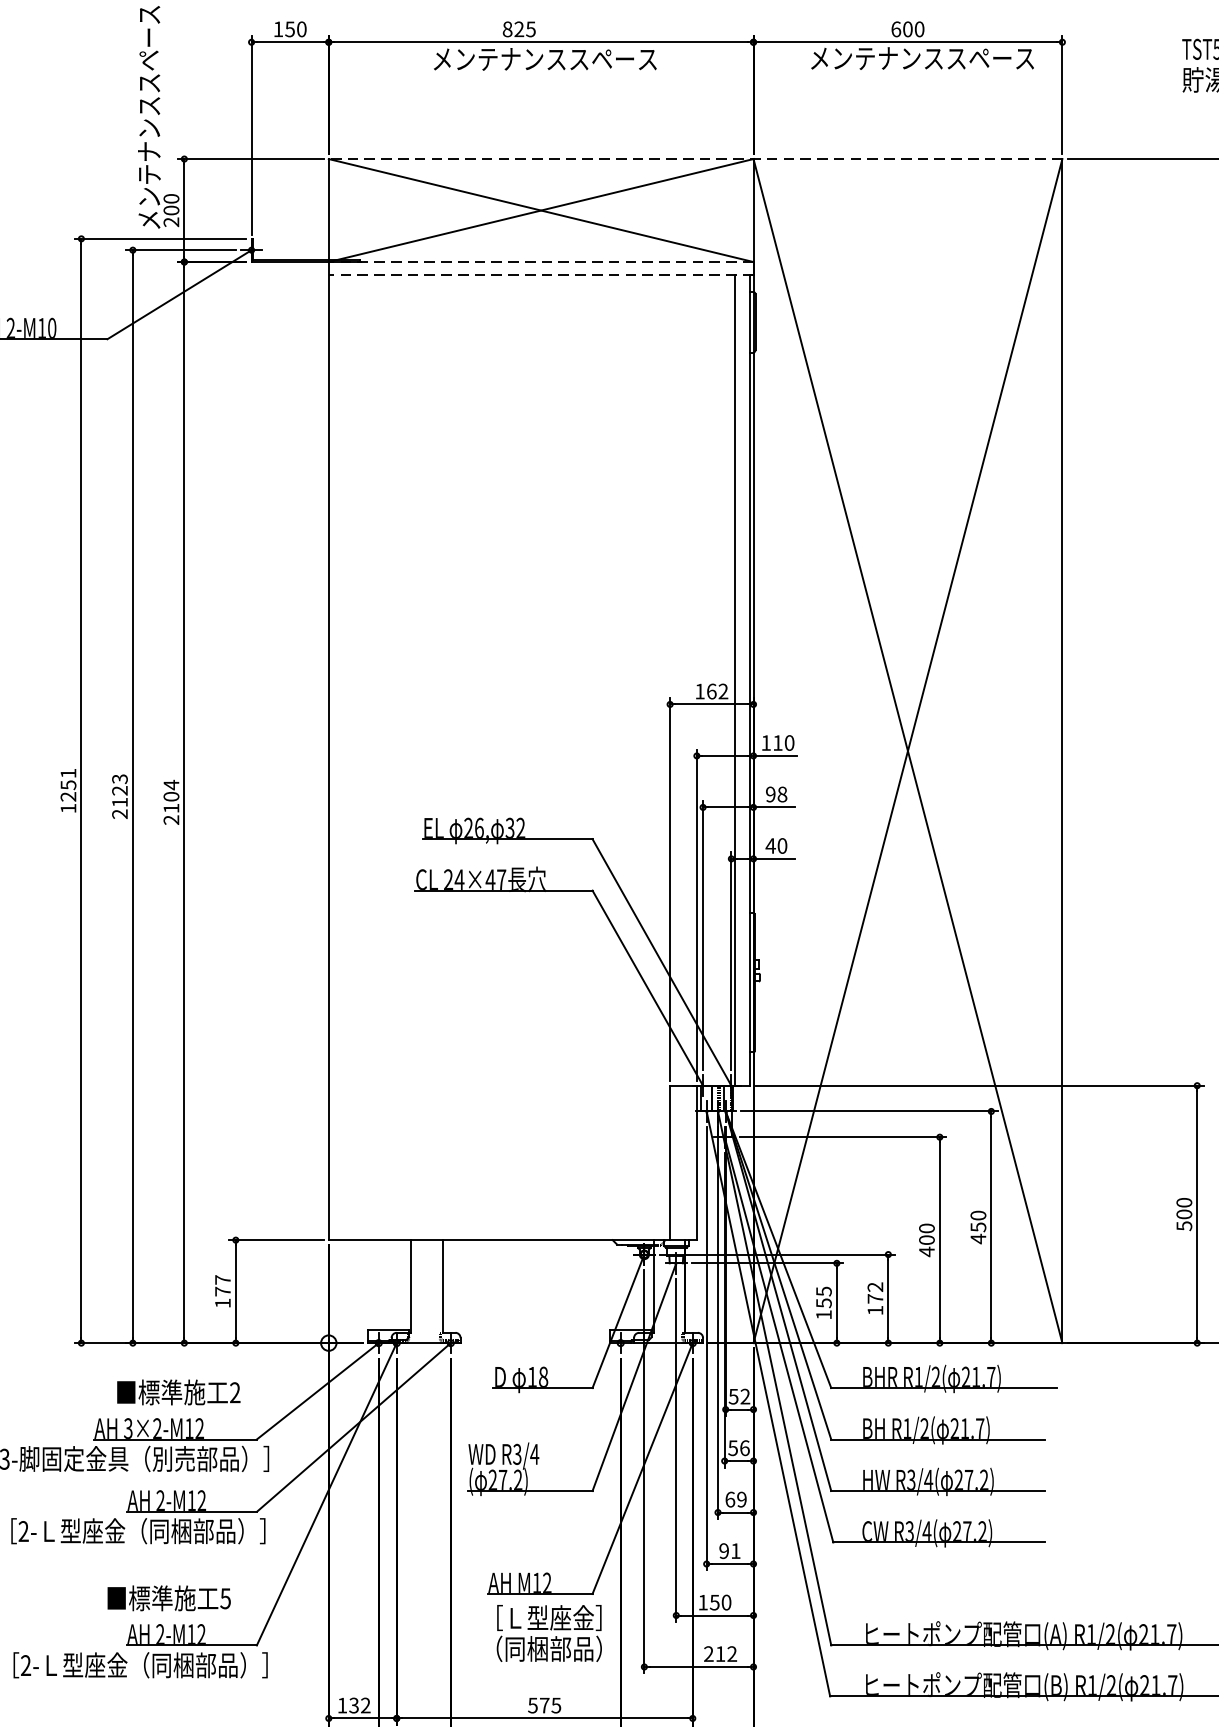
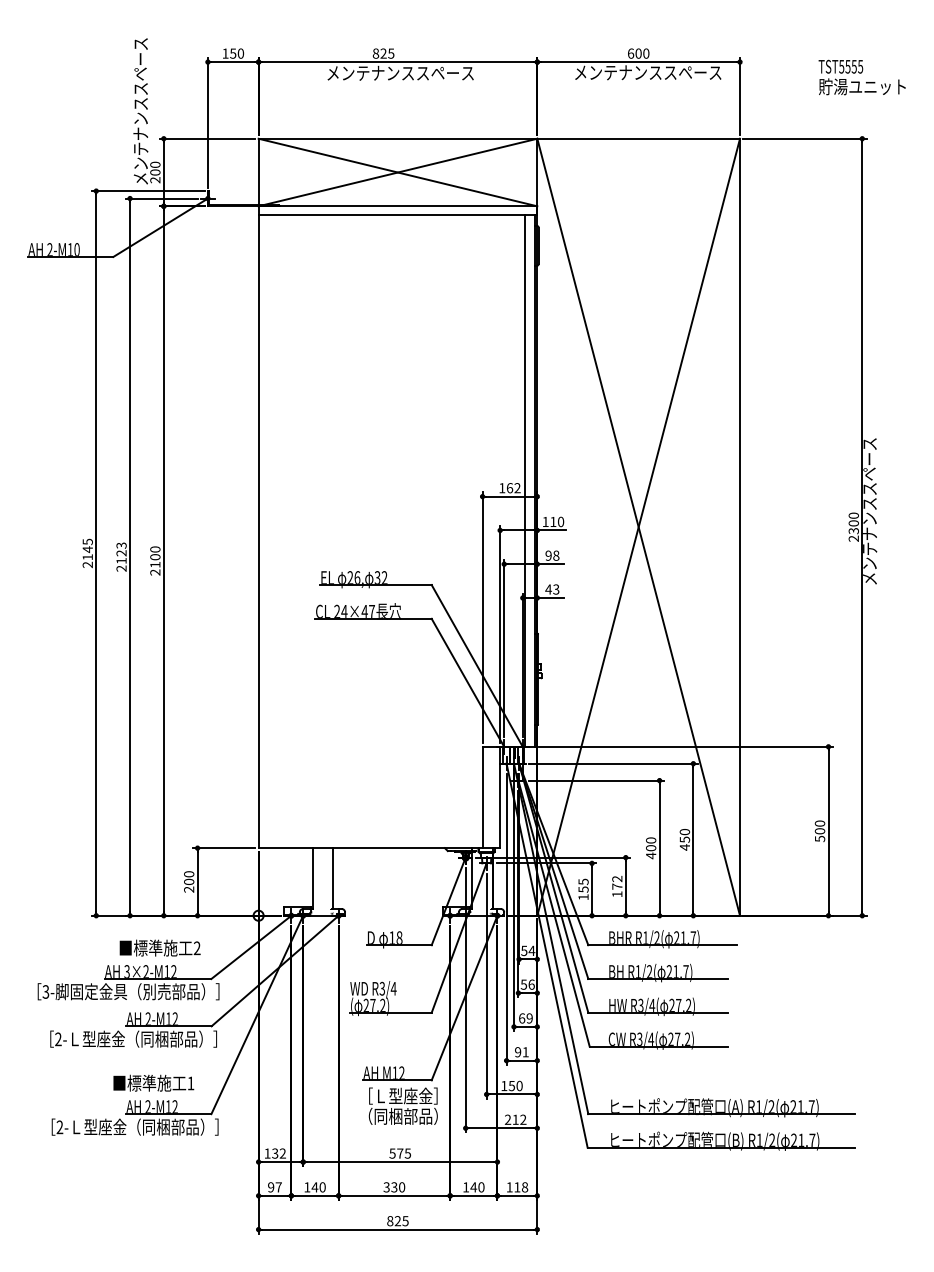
line: (695, 158) -> (499, 138), dashed -> solid
line: (540, 262) -> (397, 206), dashed -> solid
line: (540, 276) -> (397, 215), dashed -> solid
text: (171, 785) -> (155, 549), 2104 -> 2100
text: (68, 791) -> (87, 553), 1251 -> 2145
text: (782, 845) -> (556, 589), 40 -> 43
text: (223, 1290) -> (189, 881), 177 -> 200
text: (744, 1396) -> (531, 950), 52 -> 54
text: (224, 1598) -> (190, 1083), 5 -> 1

